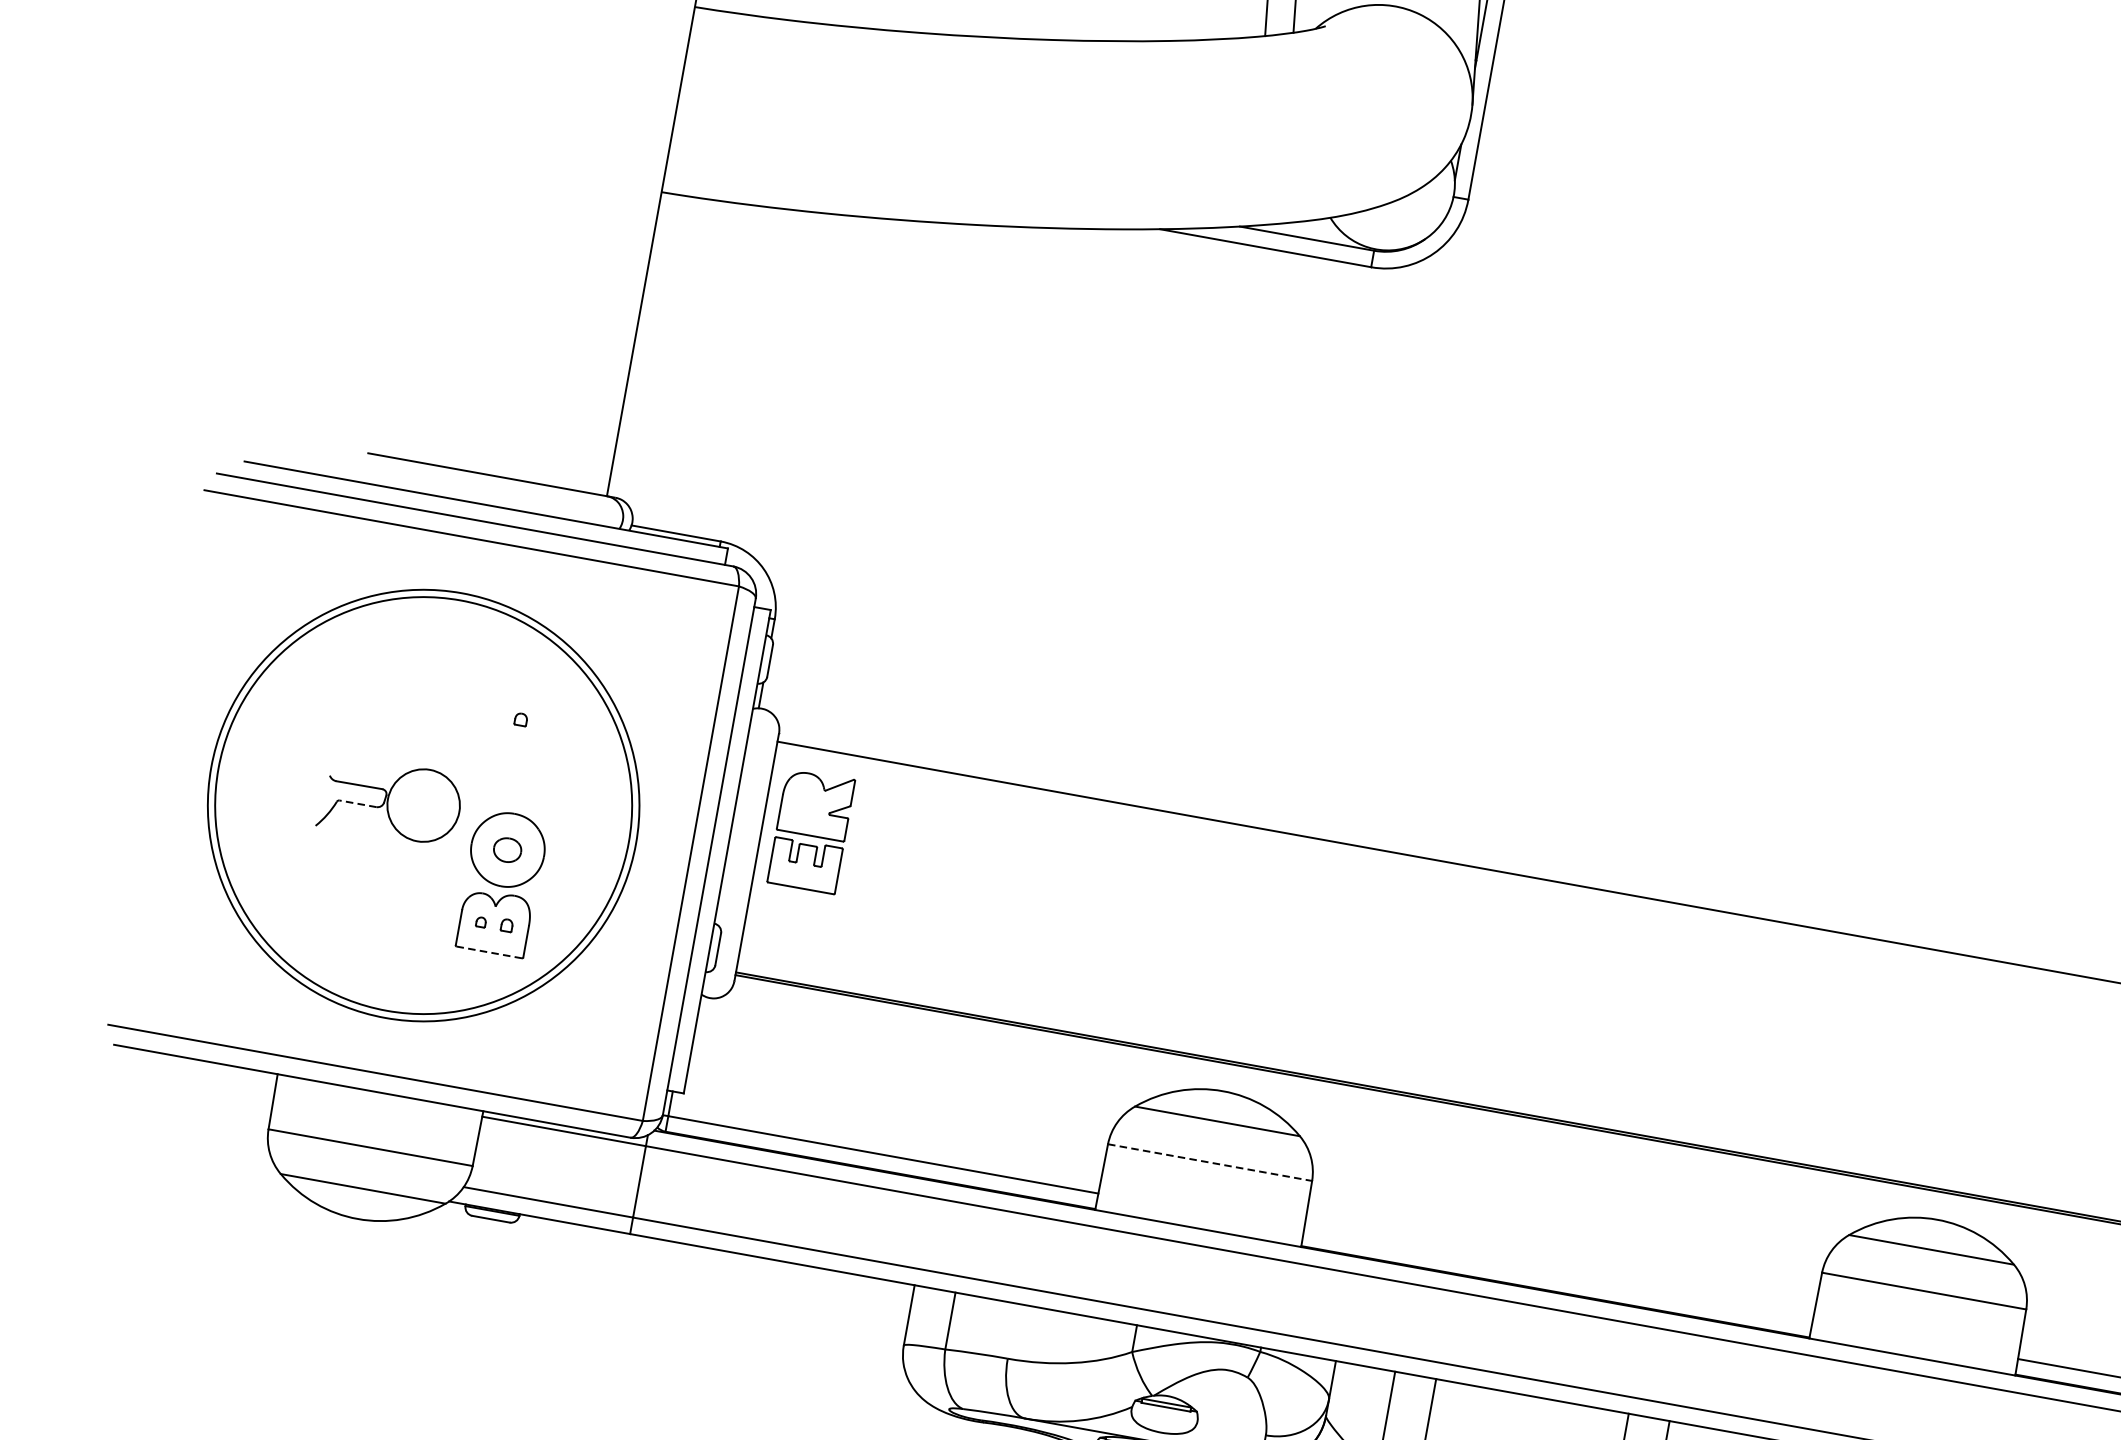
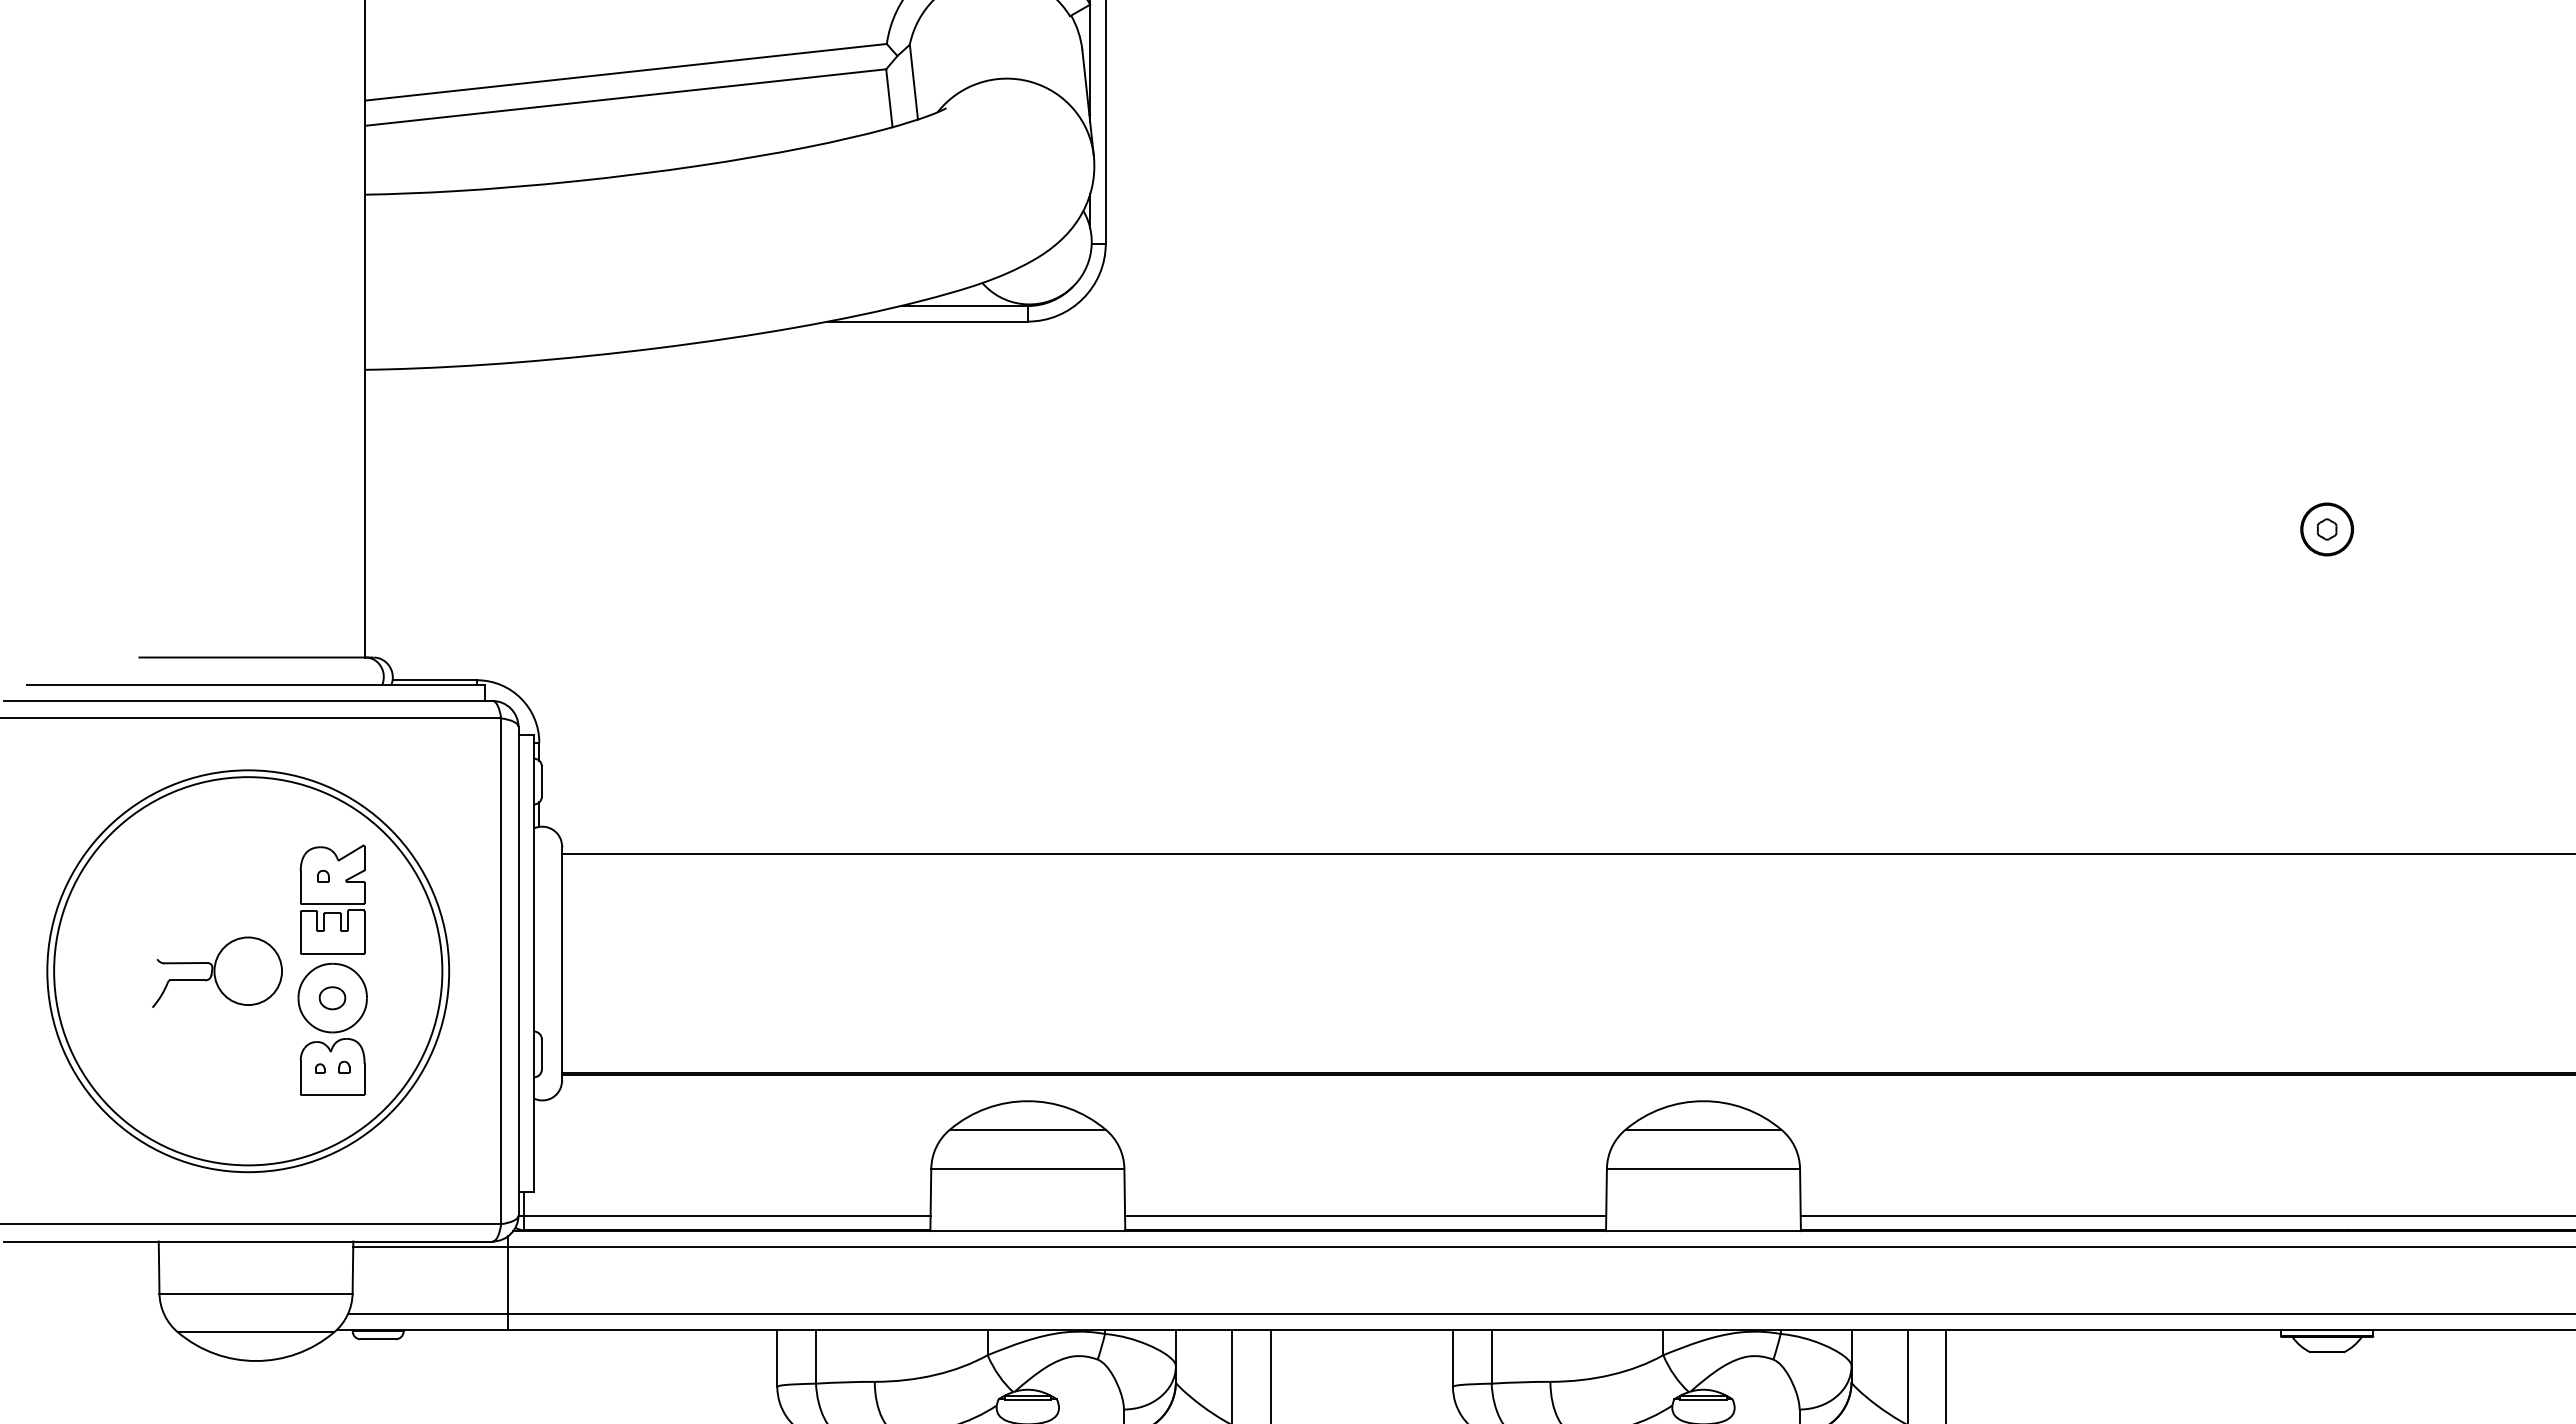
line: (357, 803) -> (187, 980), dashed -> solid
part: (811, 830) -> (332, 899), moved
line: (489, 952) -> (332, 1095), dashed -> solid
line: (1209, 1162) -> (1027, 1168), dashed -> solid
line: (1558, 1276) -> (1365, 1215), added

